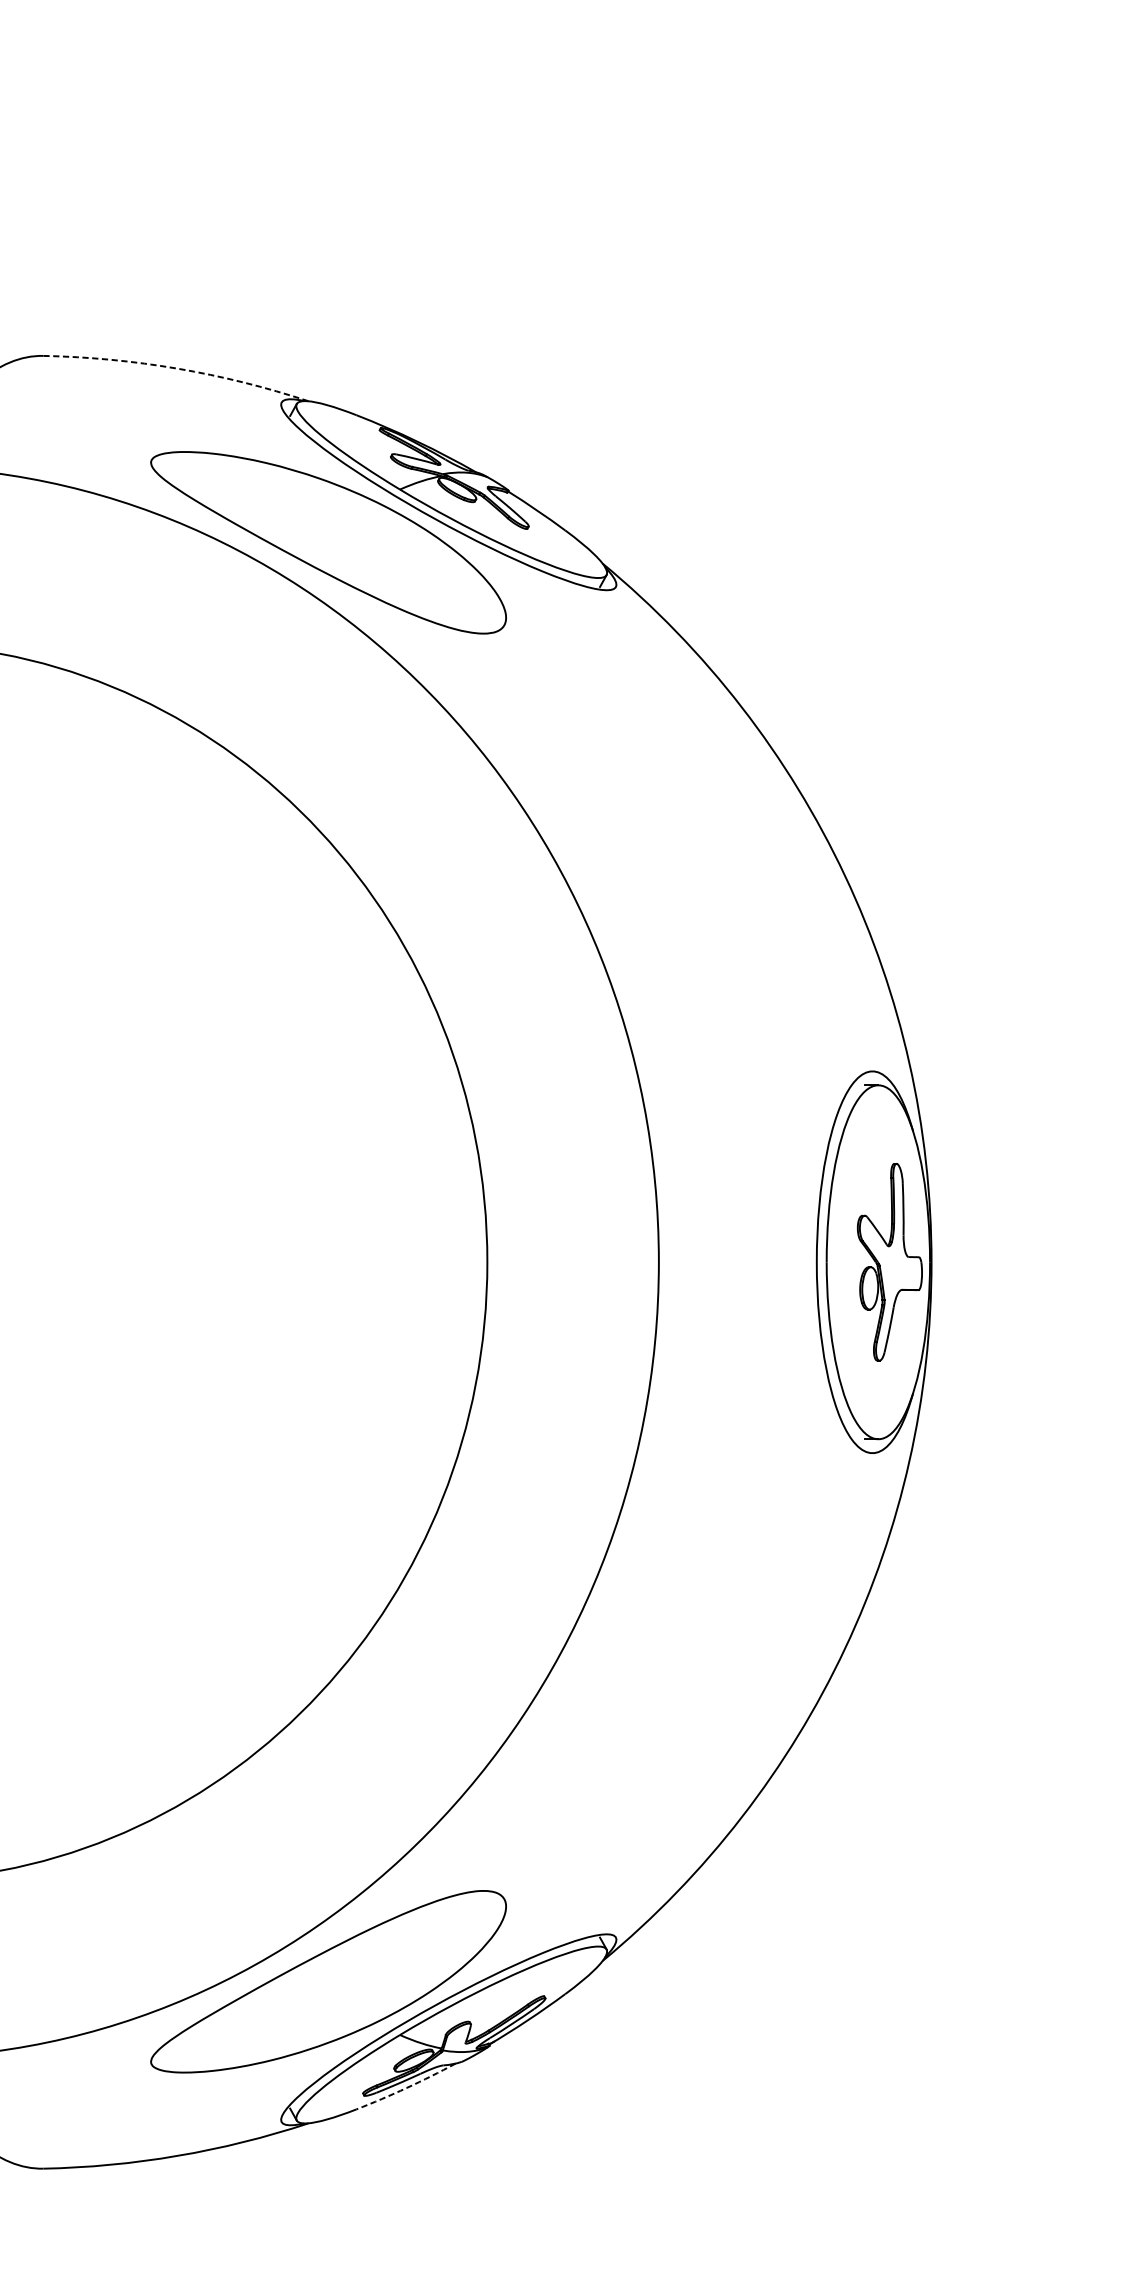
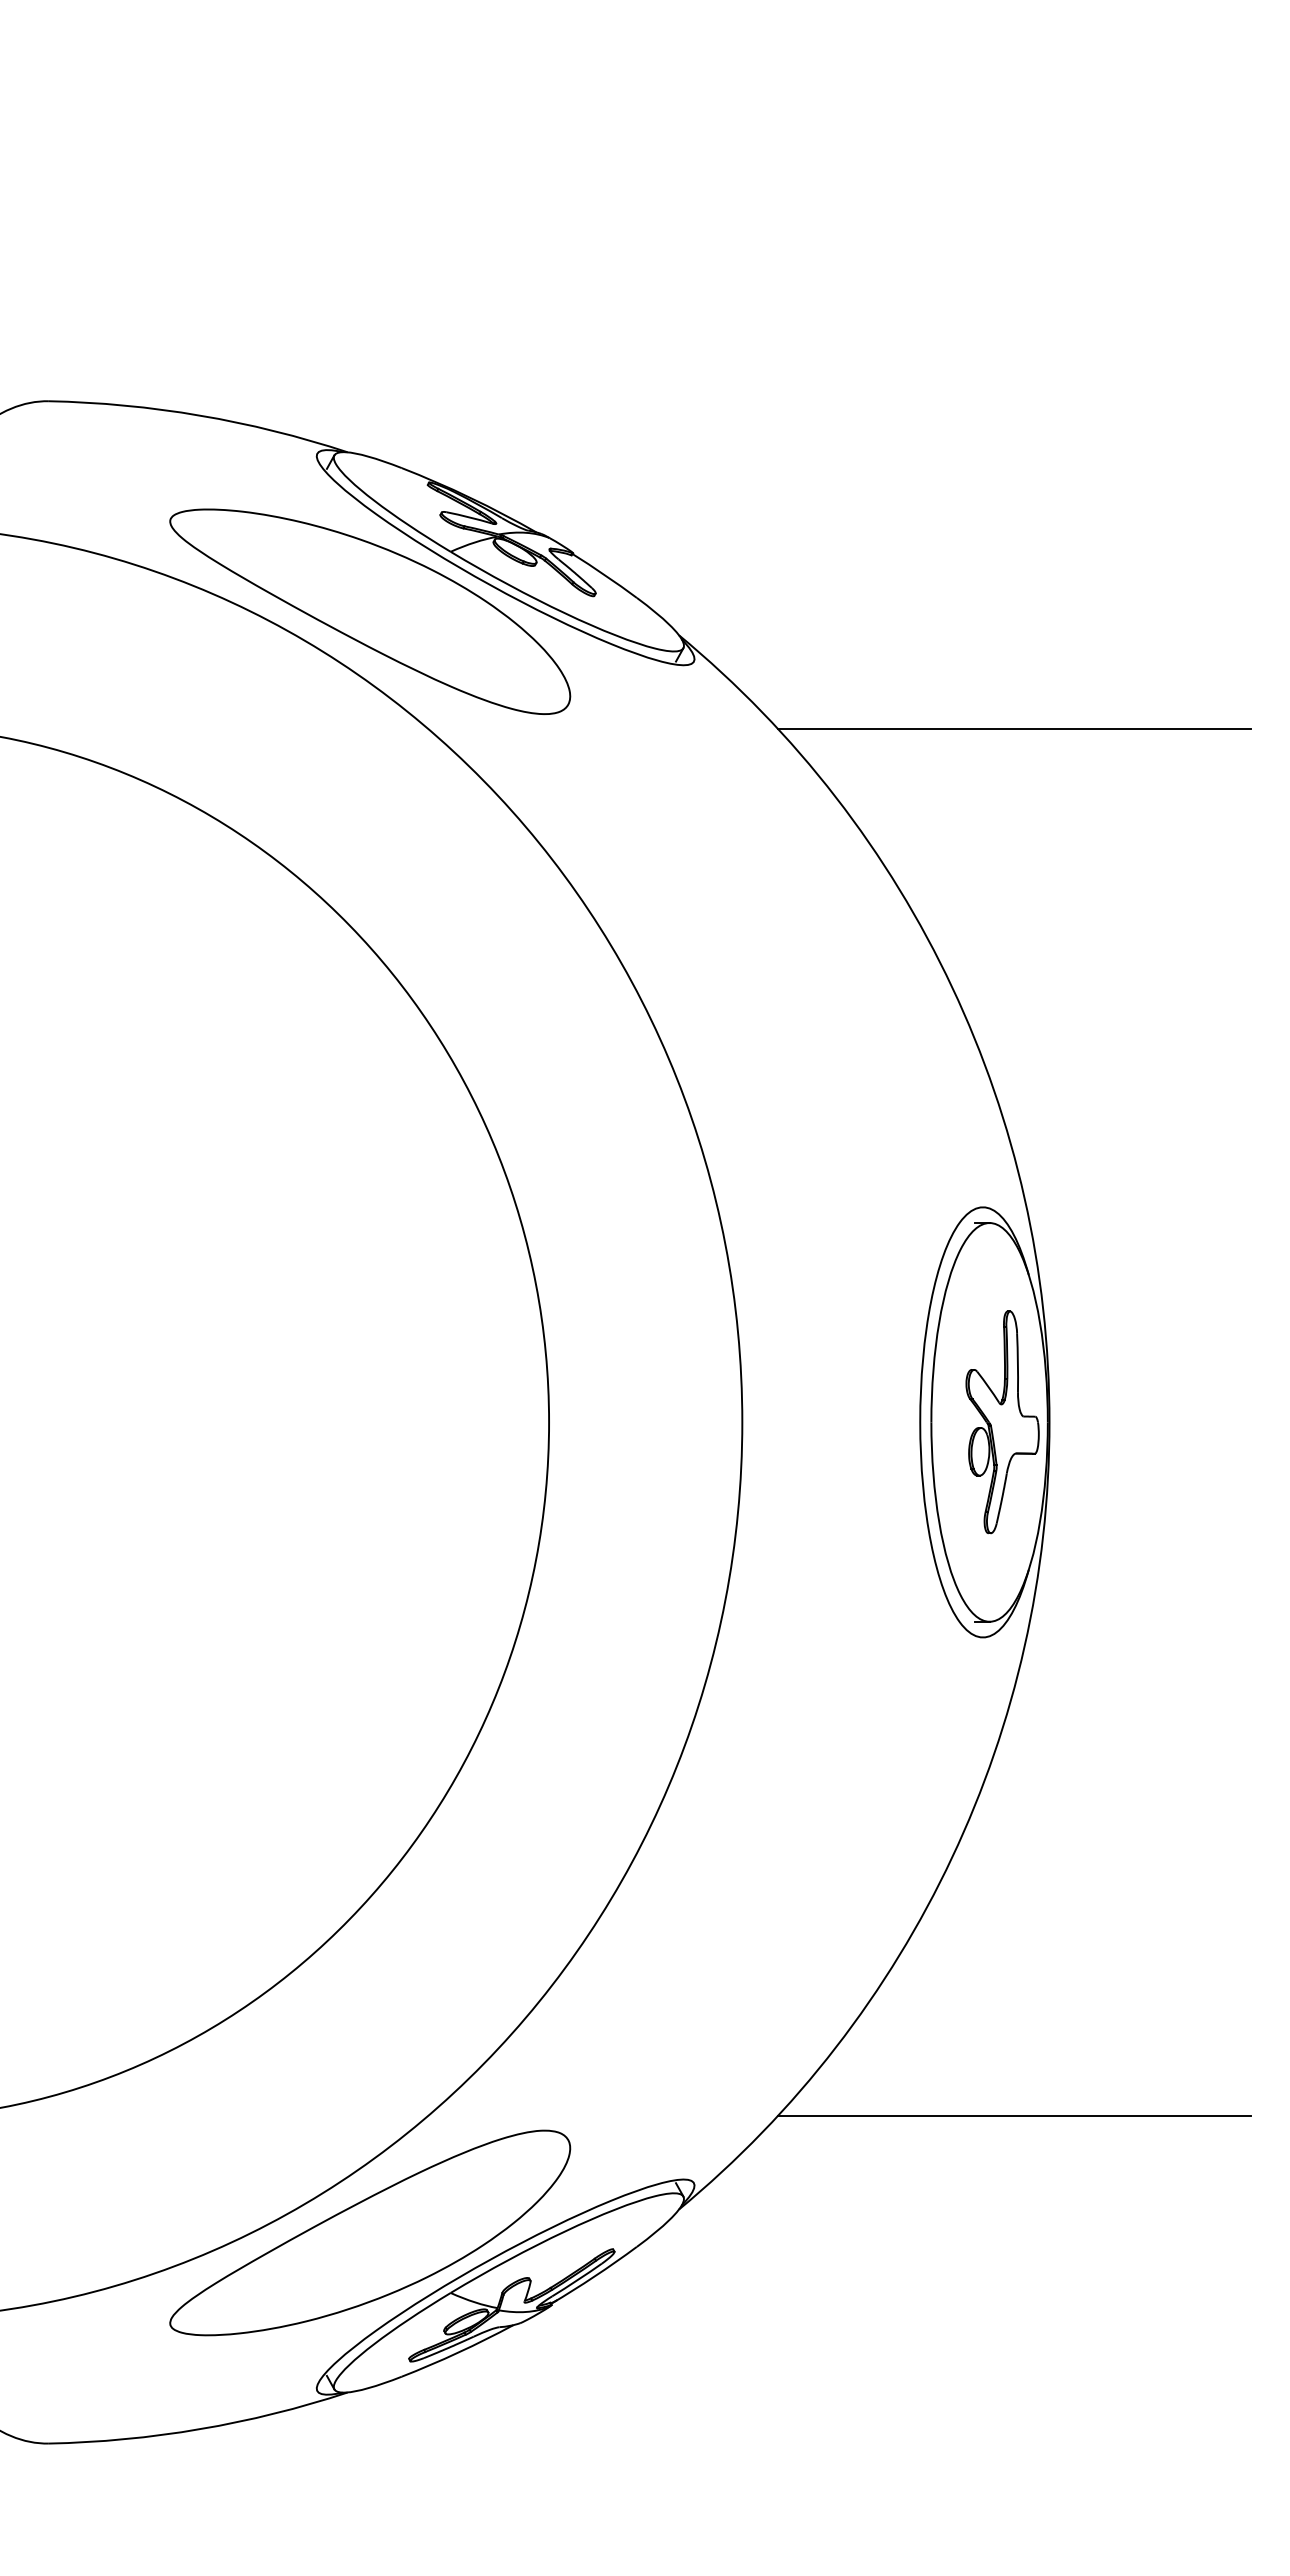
arc: (177, 368) -> (200, 415), dashed -> solid
line: (900, 646) -> (1014, 728), added
line: (900, 1878) -> (1014, 2116), added
arc: (406, 2087) -> (458, 2352), dashed -> solid

